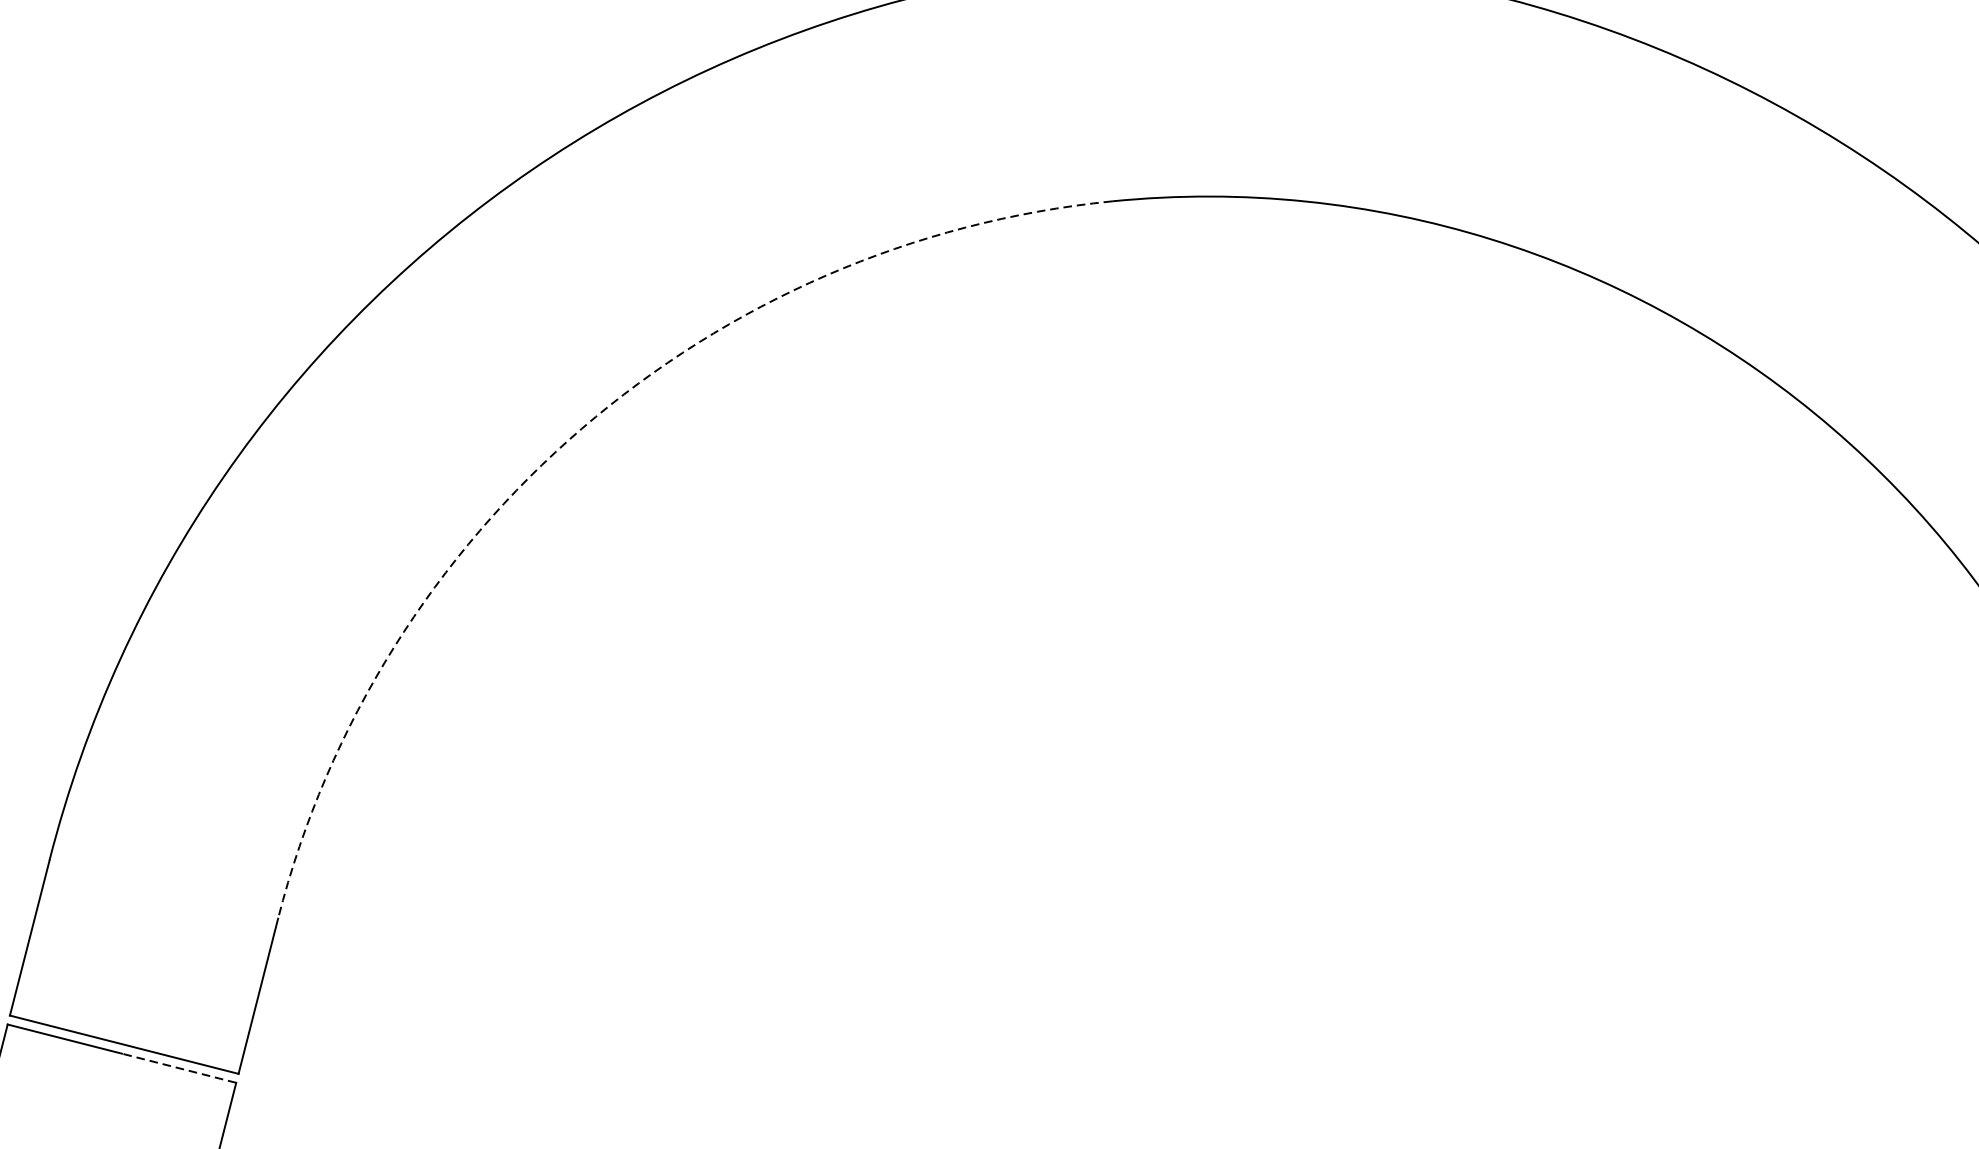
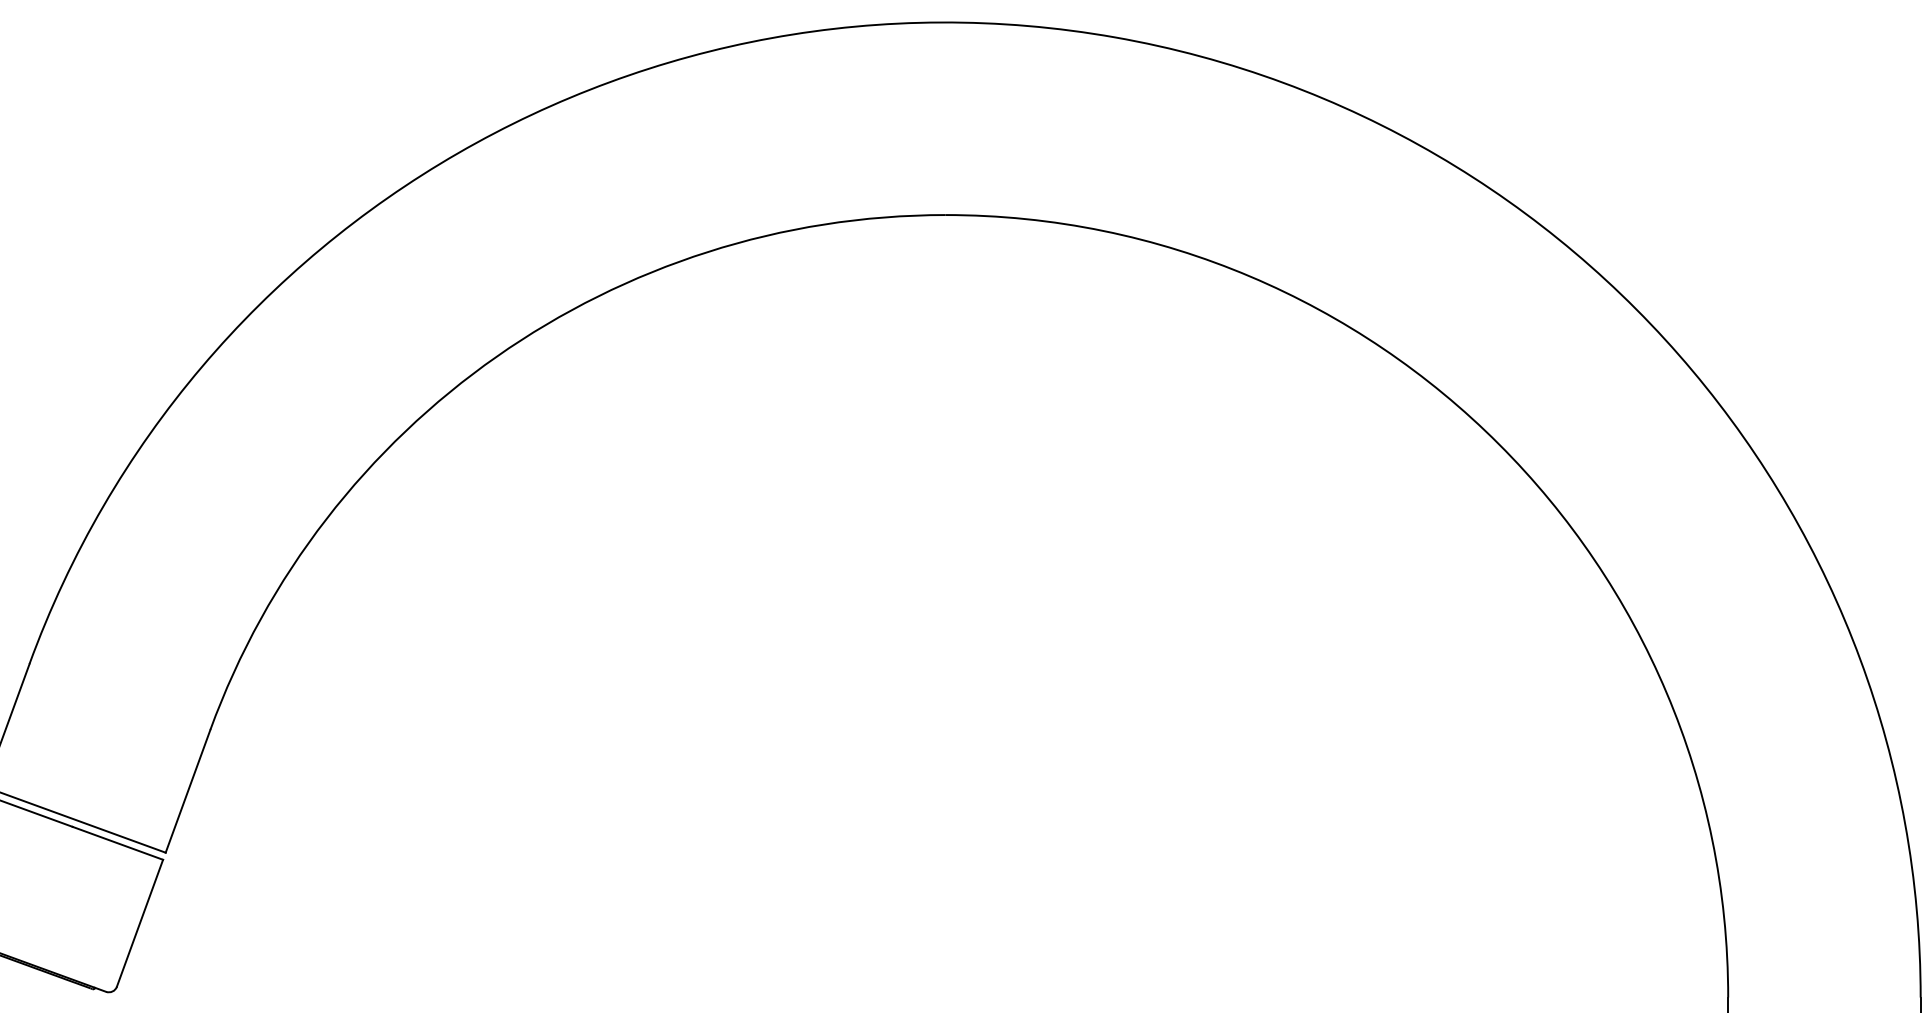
arc: (581, 428) -> (496, 356), dashed -> solid
line: (178, 1068) -> (117, 843), dashed -> solid

